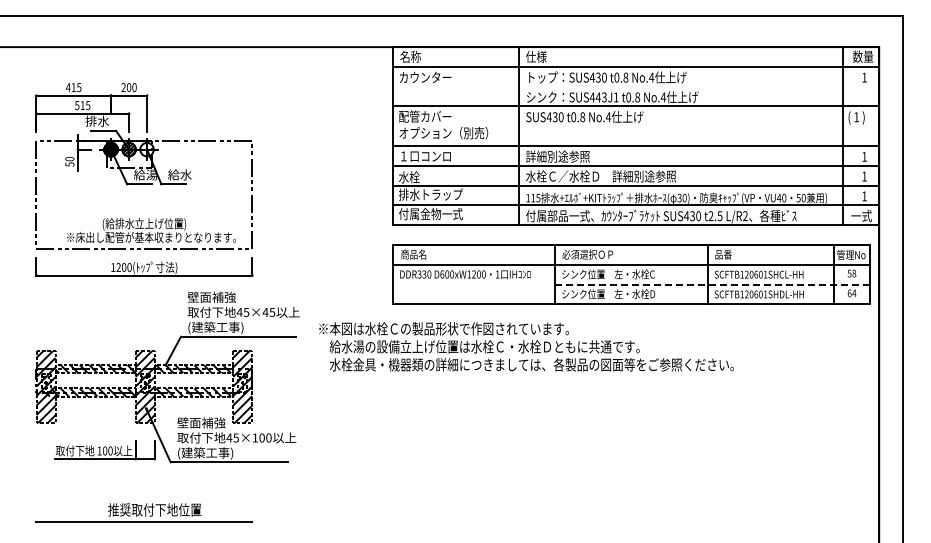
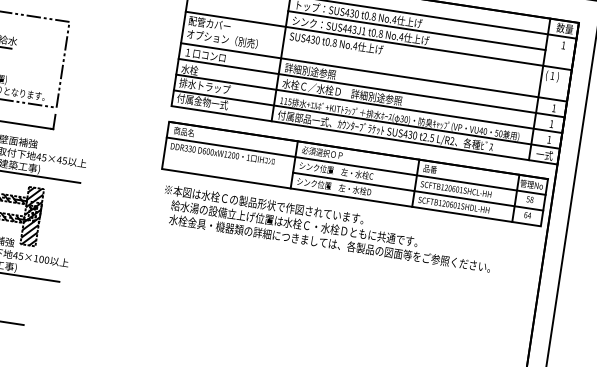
line: (681, 86) -> (417, 30), added
line: (712, 284) -> (417, 191), dashed -> solid
text: (526, 346) -> (327, 228), moved

